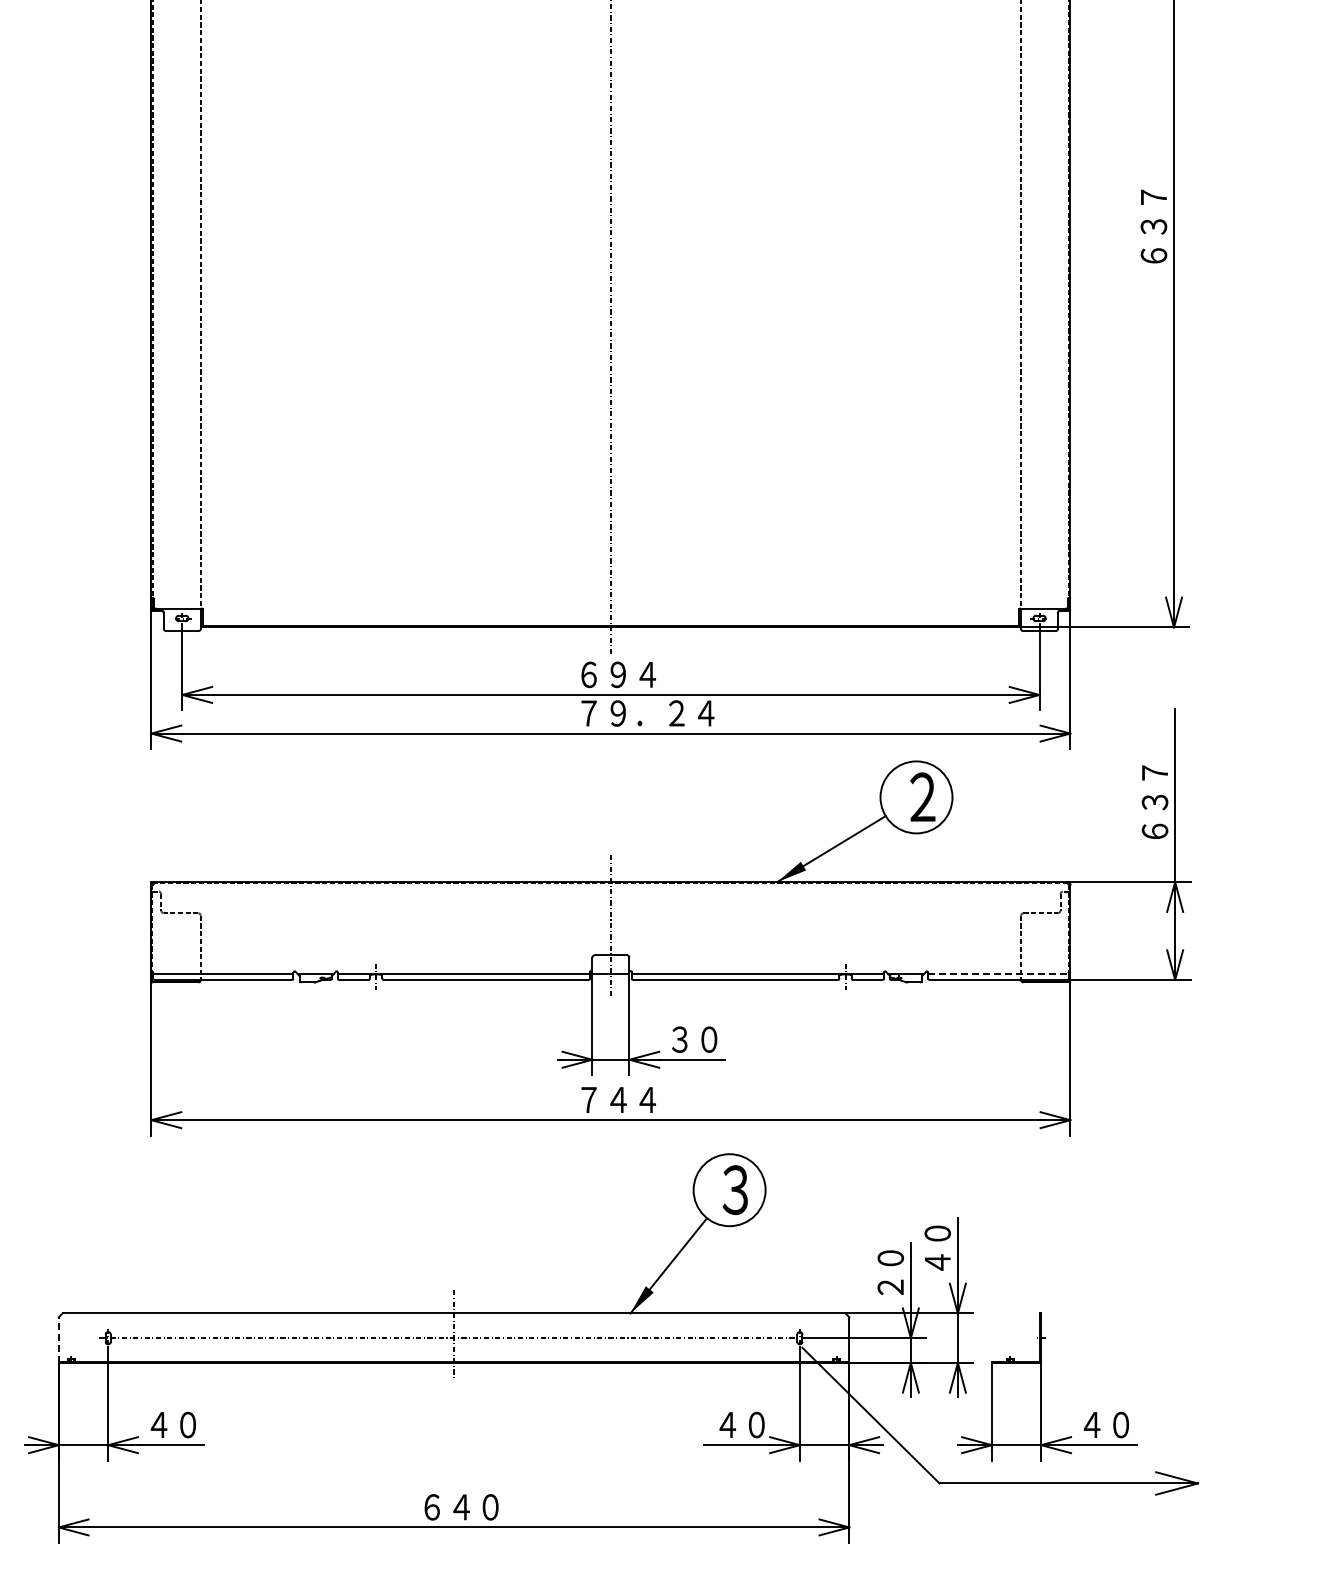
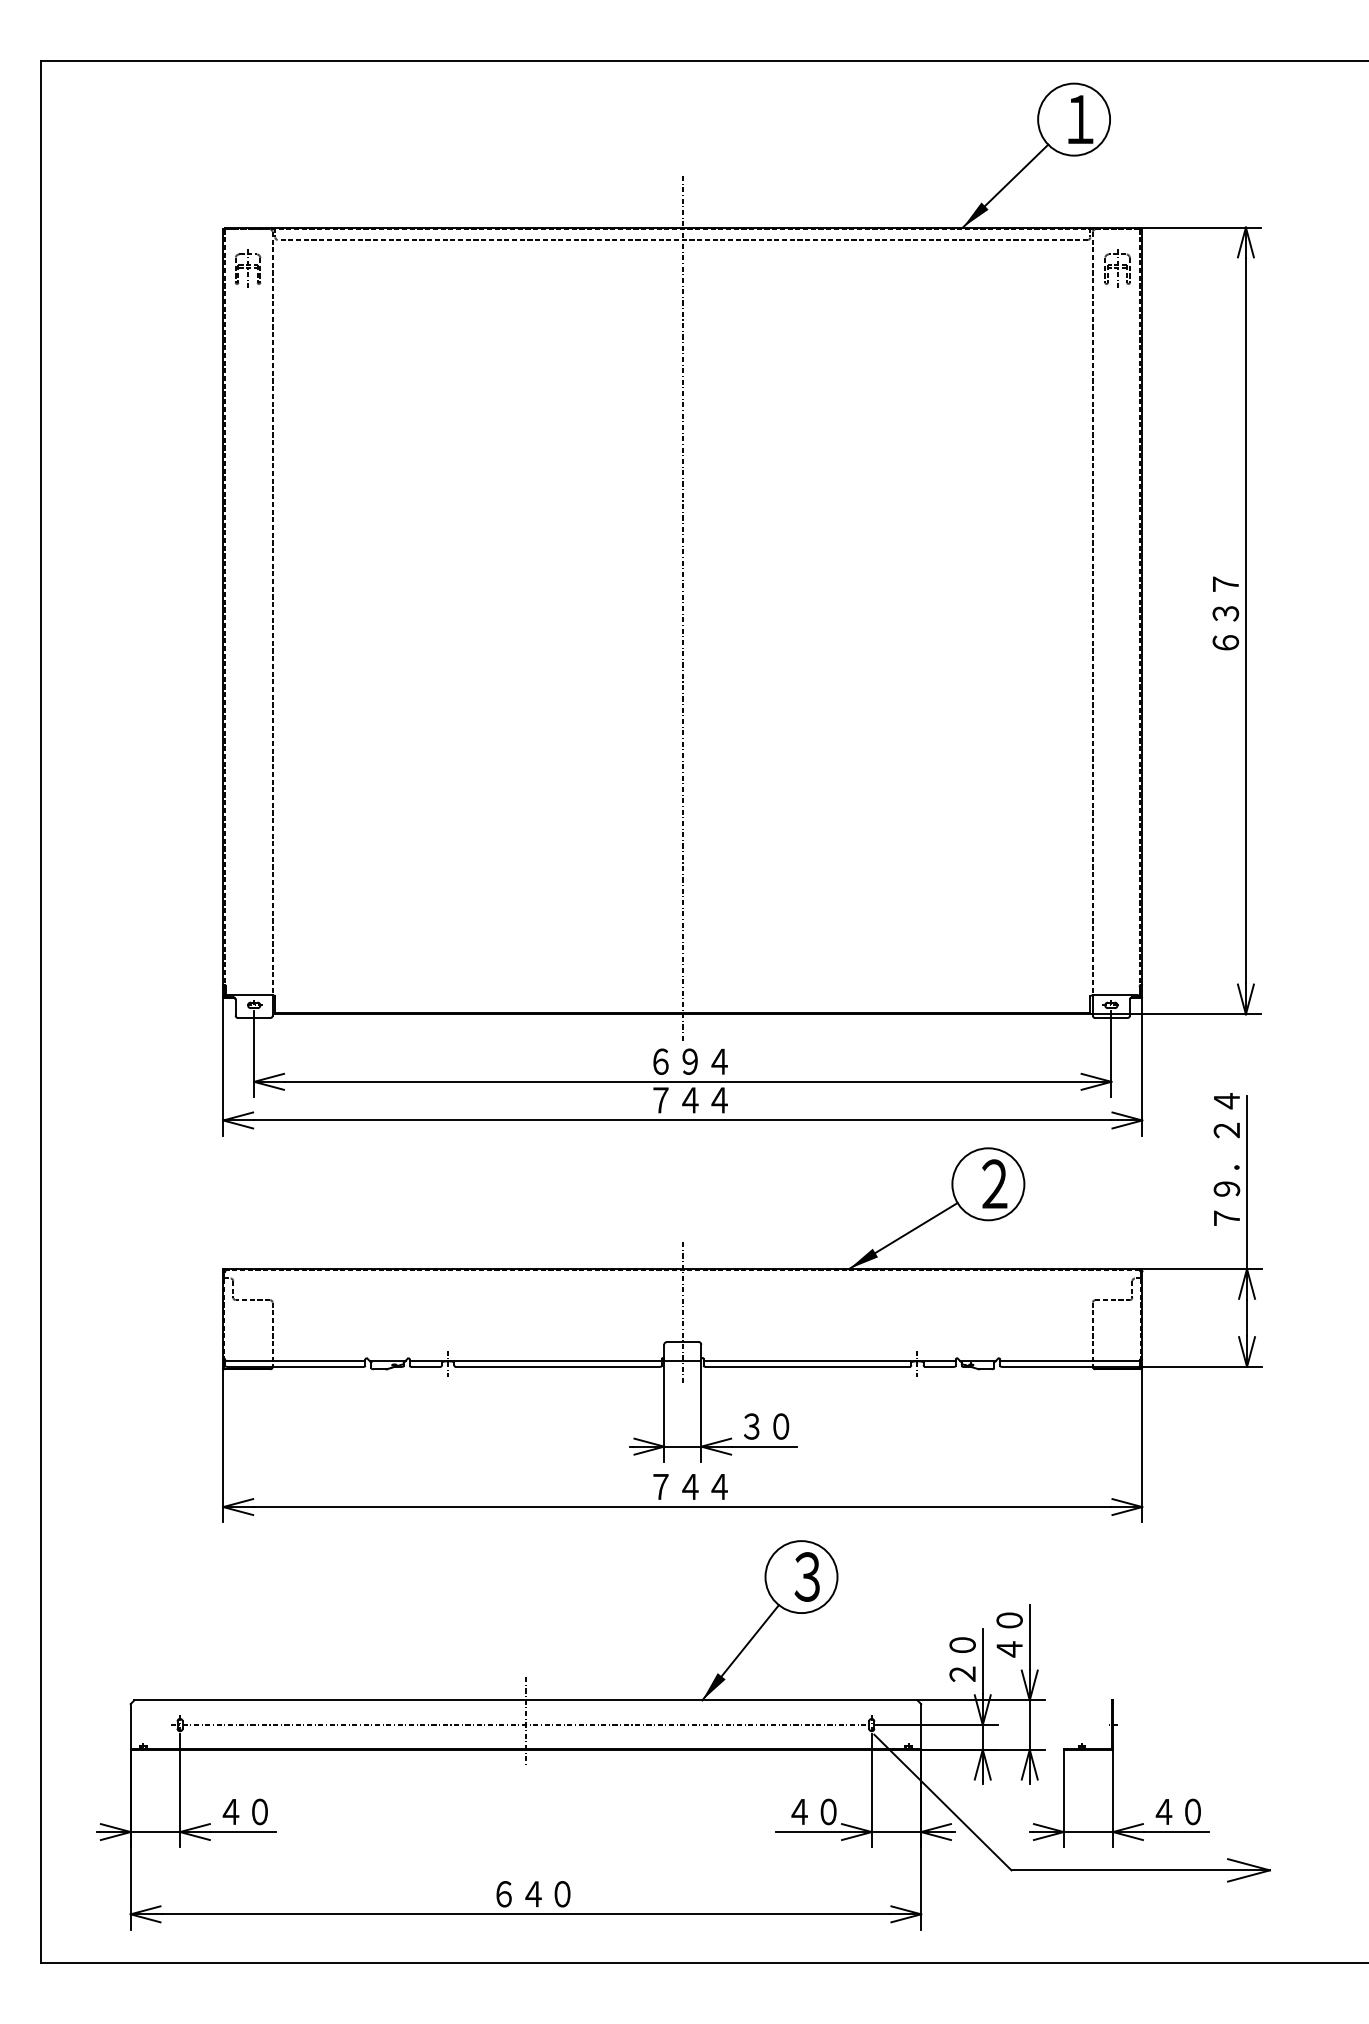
text: (662, 713) -> (734, 1100), ７９．２４ -> ７４４
text: (1154, 772) -> (1226, 1159), ６３７ -> ７９．２４
line: (998, 973) -> (1070, 1360), dashed -> solid
line: (58, 1339) -> (130, 1726), dashed -> solid

